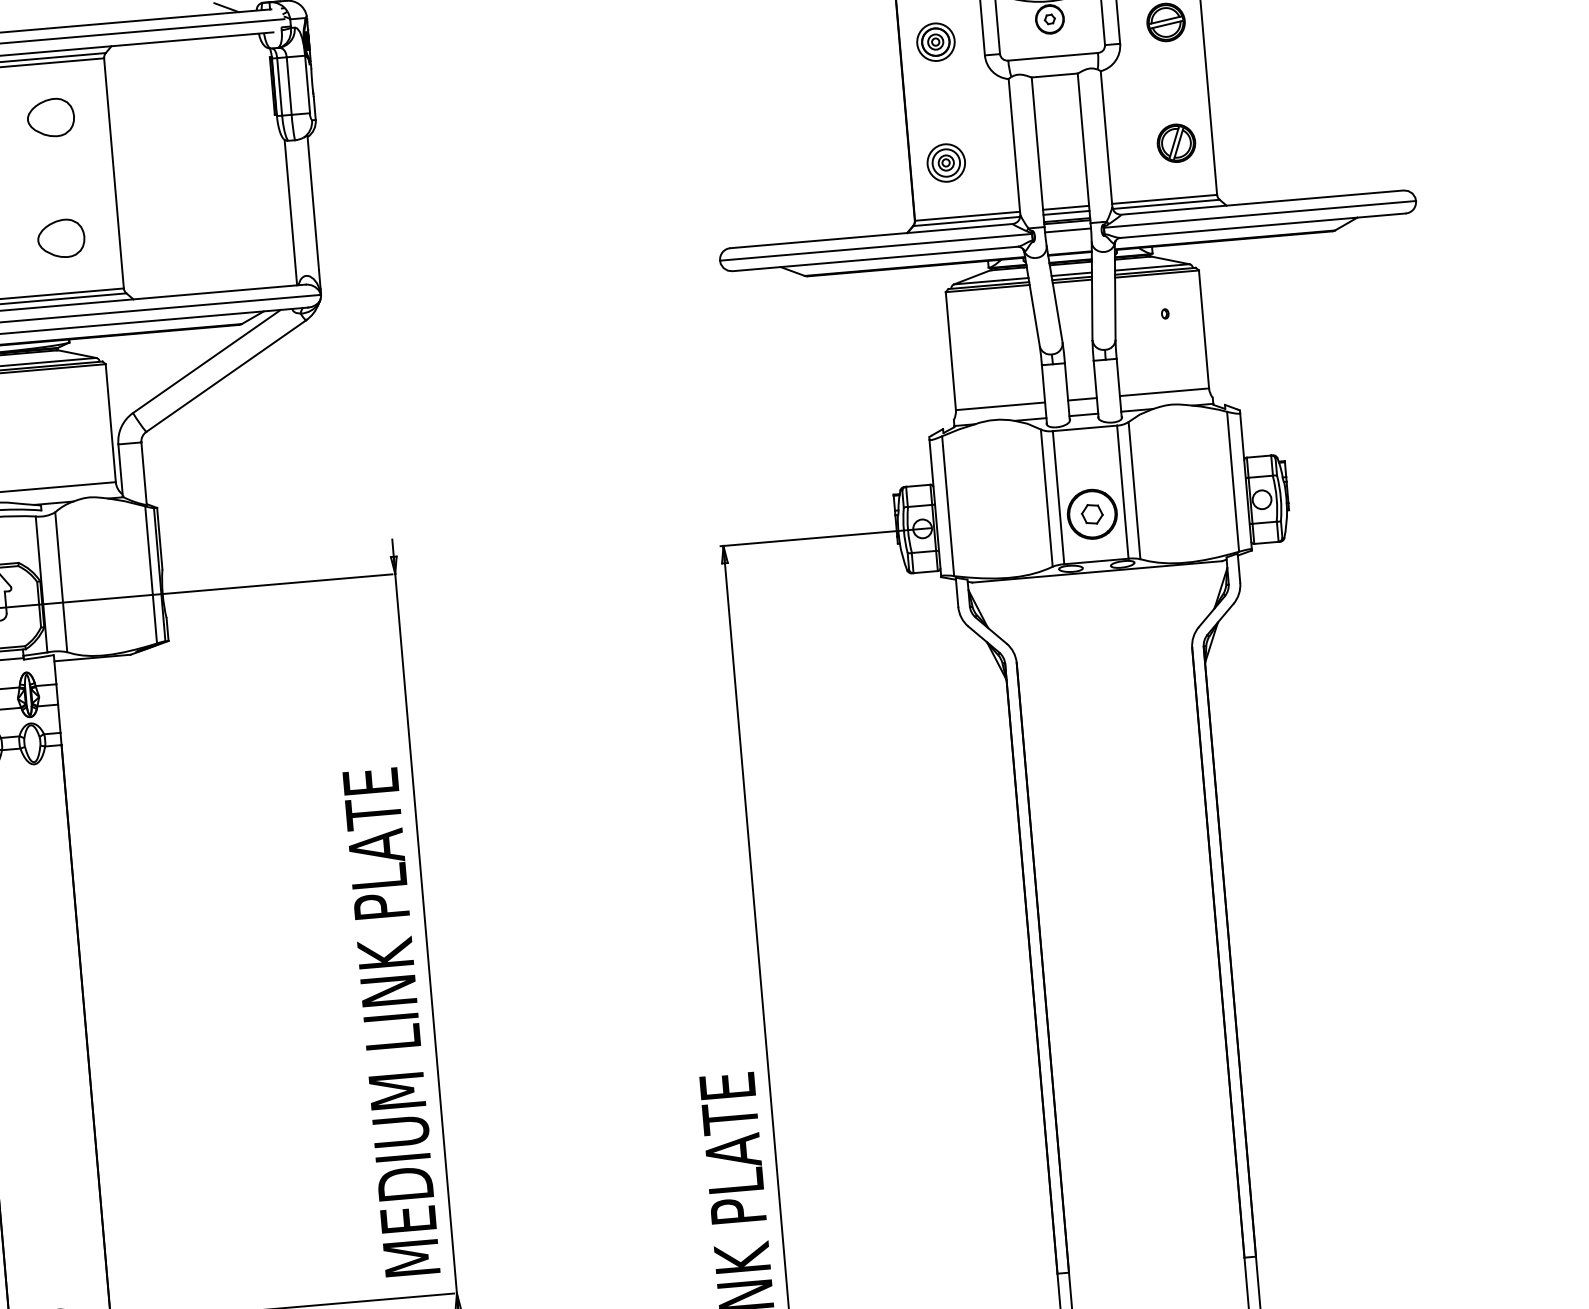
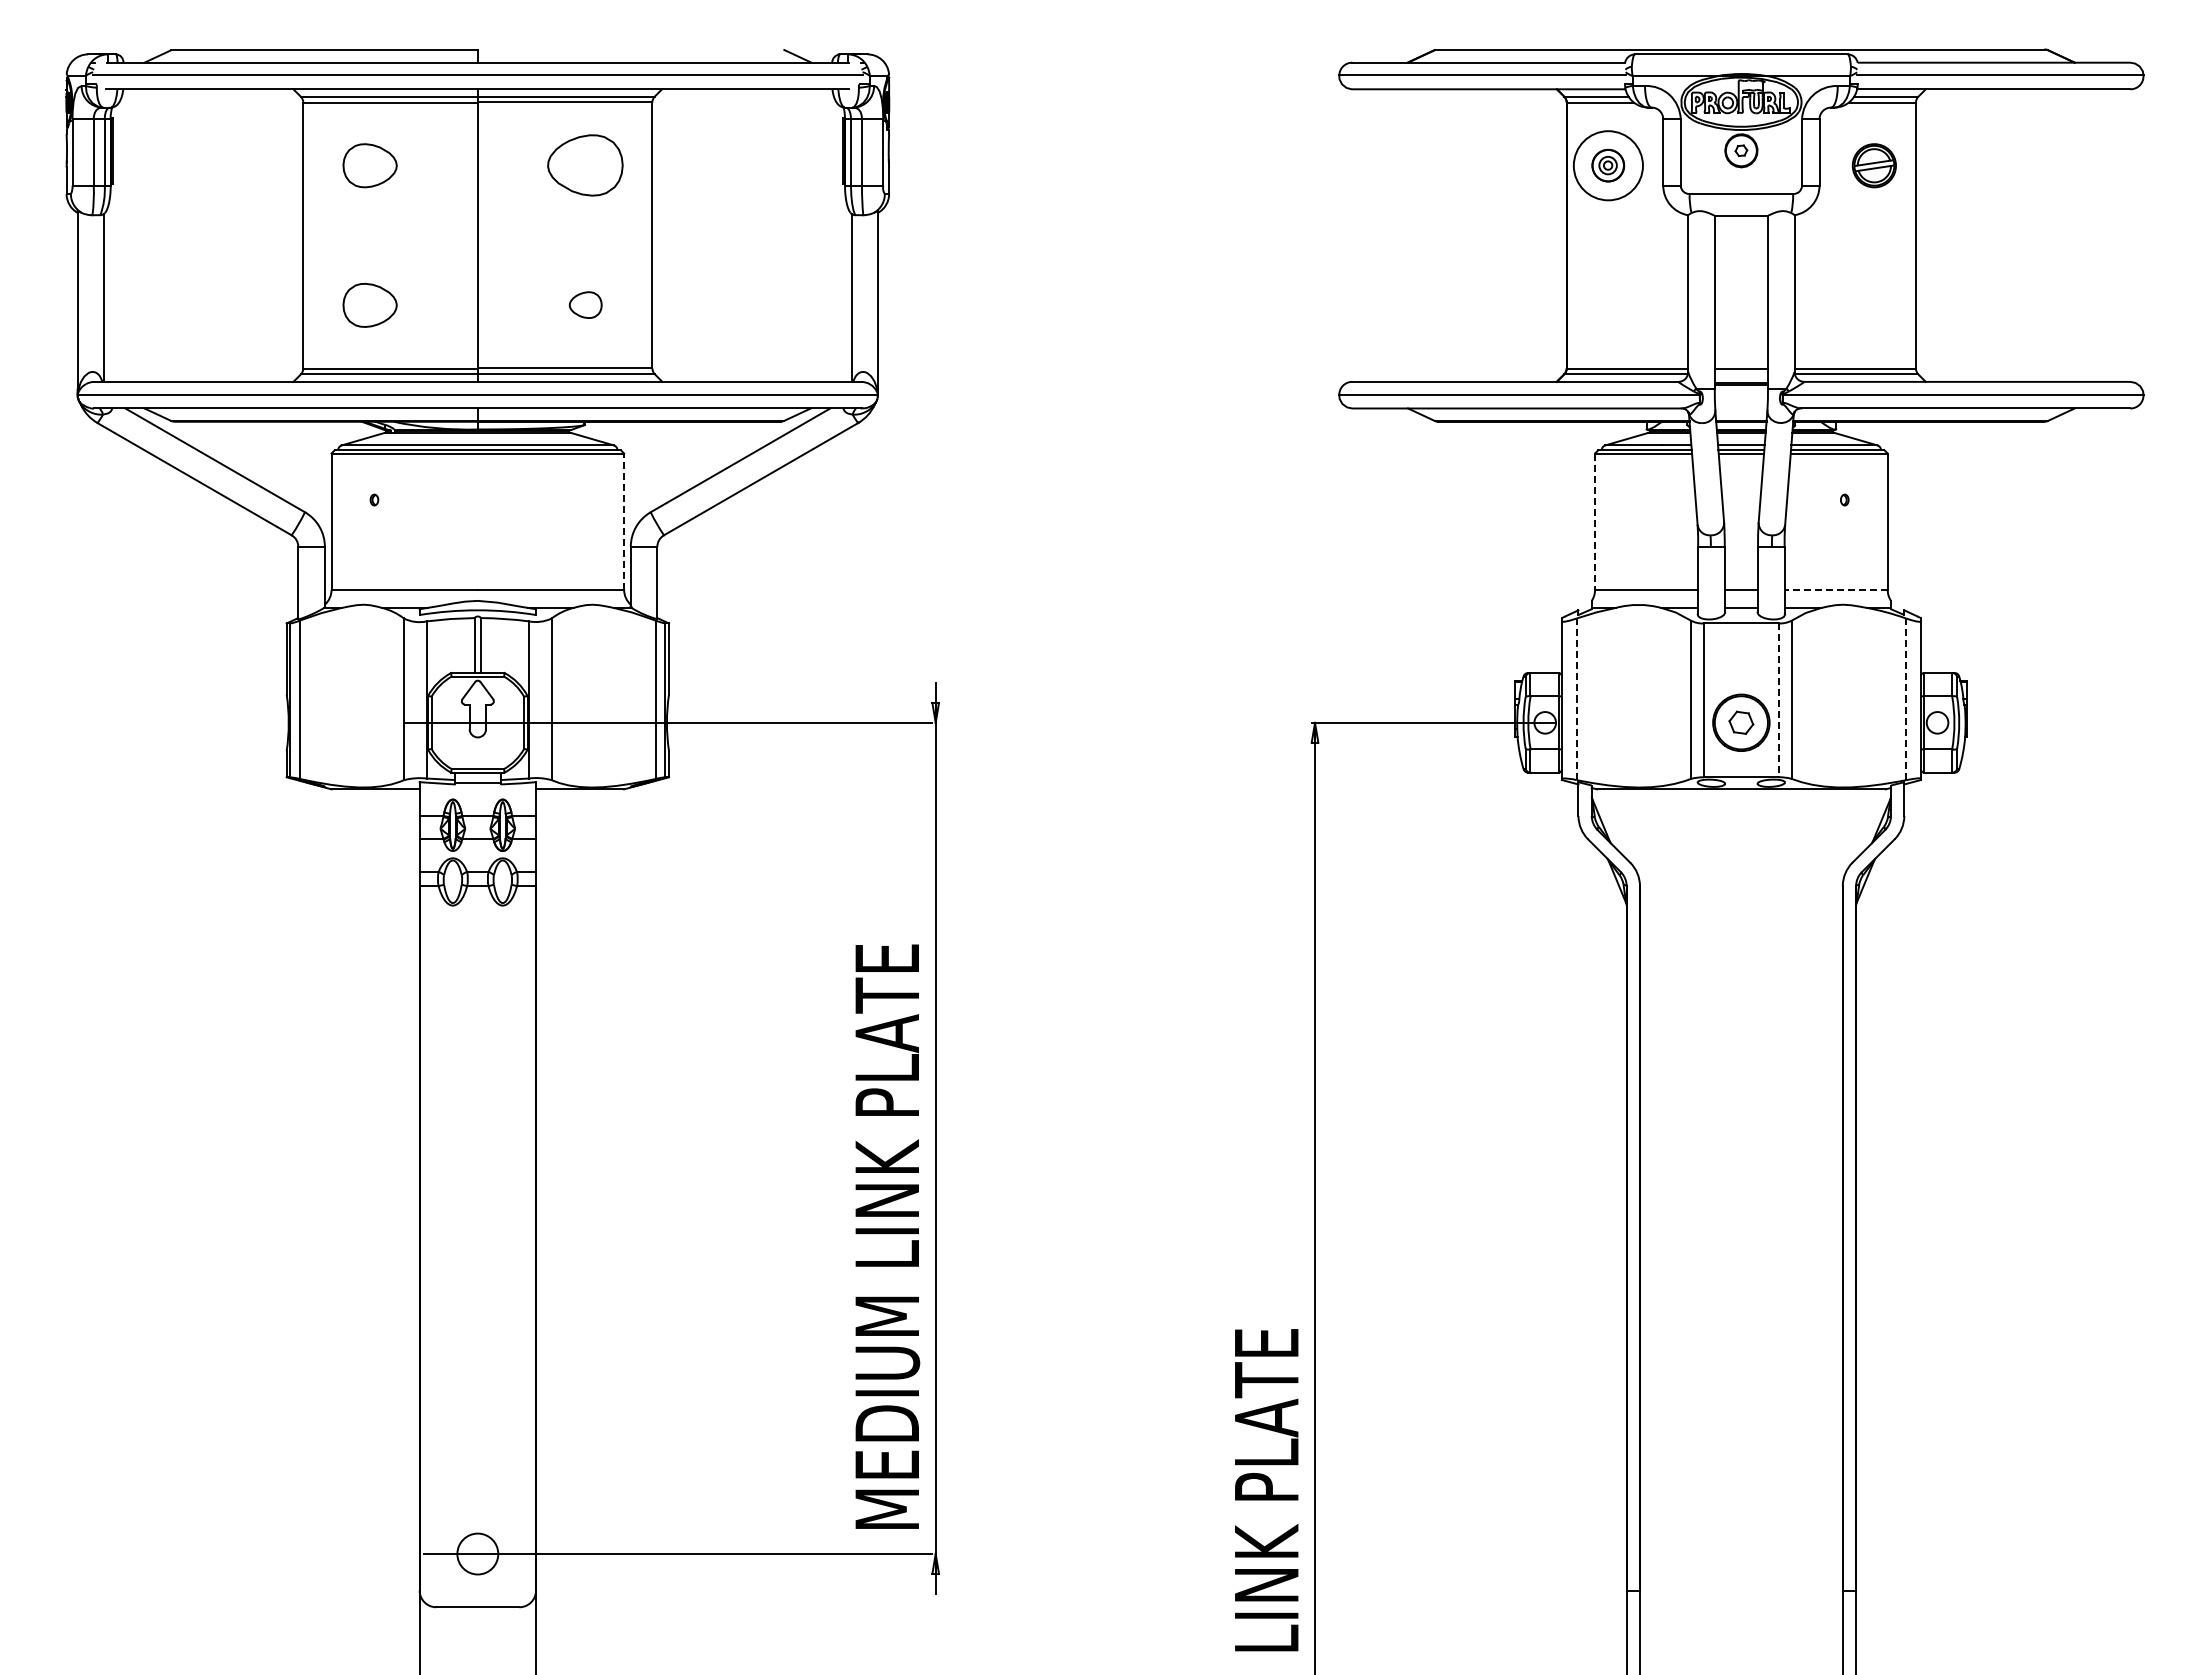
circle: (936, 41) -> (1608, 165), size x1.6
part: (50, 117) -> (585, 165), size x1.4
part: (1175, 142) -> (1873, 304), removed
part: (945, 162) -> (1607, 304), removed
line: (1065, 213) -> (1740, 374), removed
line: (1067, 230) -> (1740, 394), removed
part: (61, 238) -> (585, 304), size x0.6
line: (951, 351) -> (1595, 522), solid -> dashed
line: (1164, 391) -> (1836, 589), solid -> dashed
line: (111, 422) -> (624, 521), solid -> dashed
line: (1233, 481) -> (1906, 699), solid -> dashed
line: (1122, 492) -> (1778, 700), solid -> dashed
line: (947, 506) -> (1576, 699), solid -> dashed

